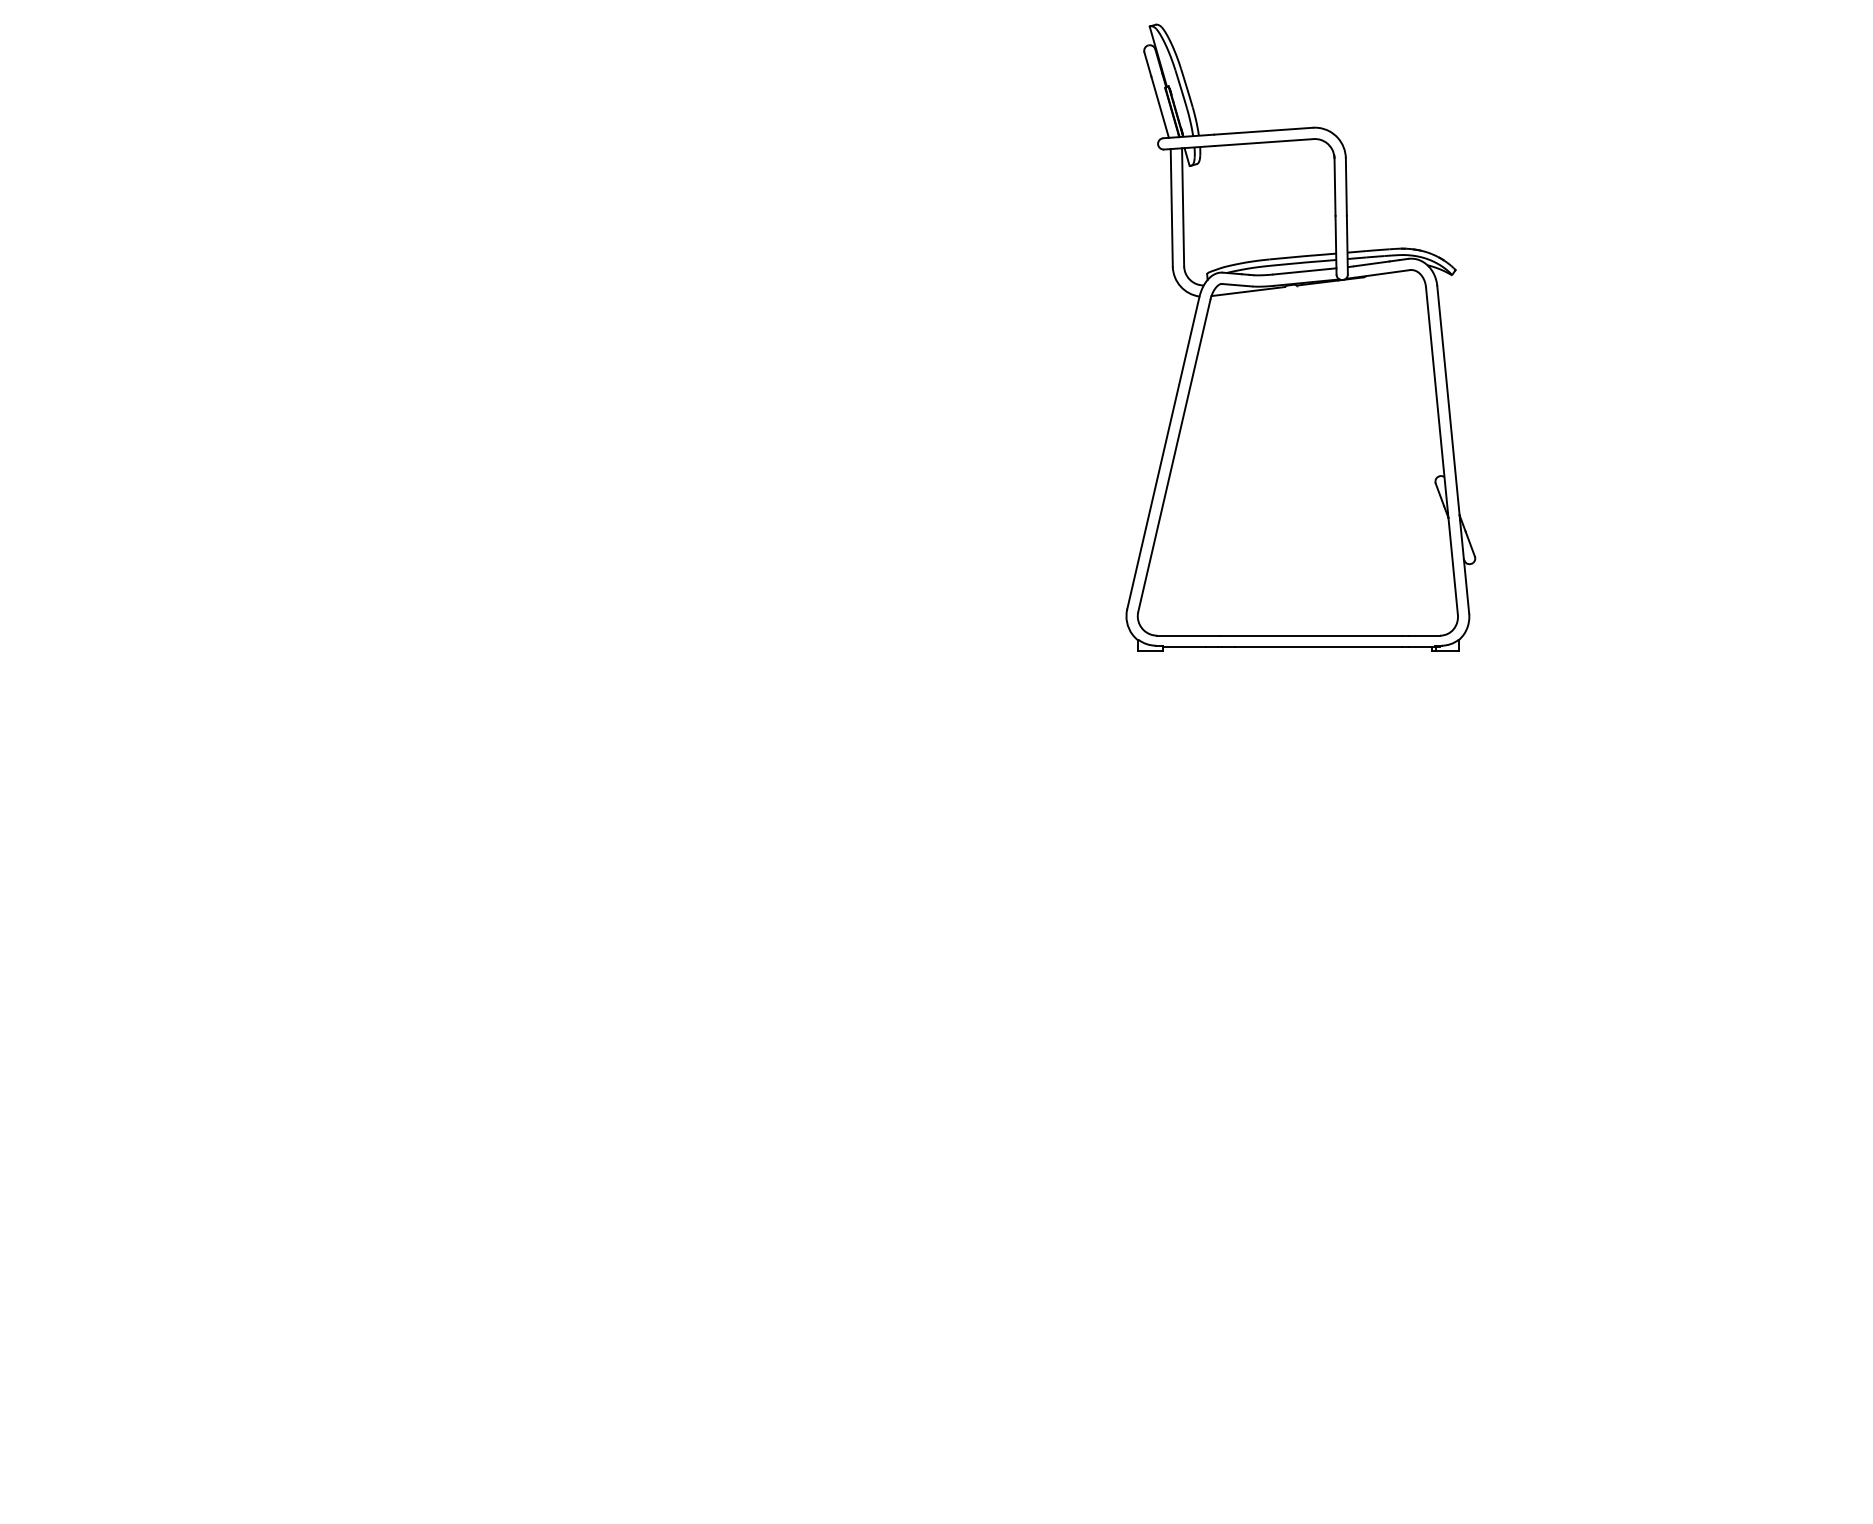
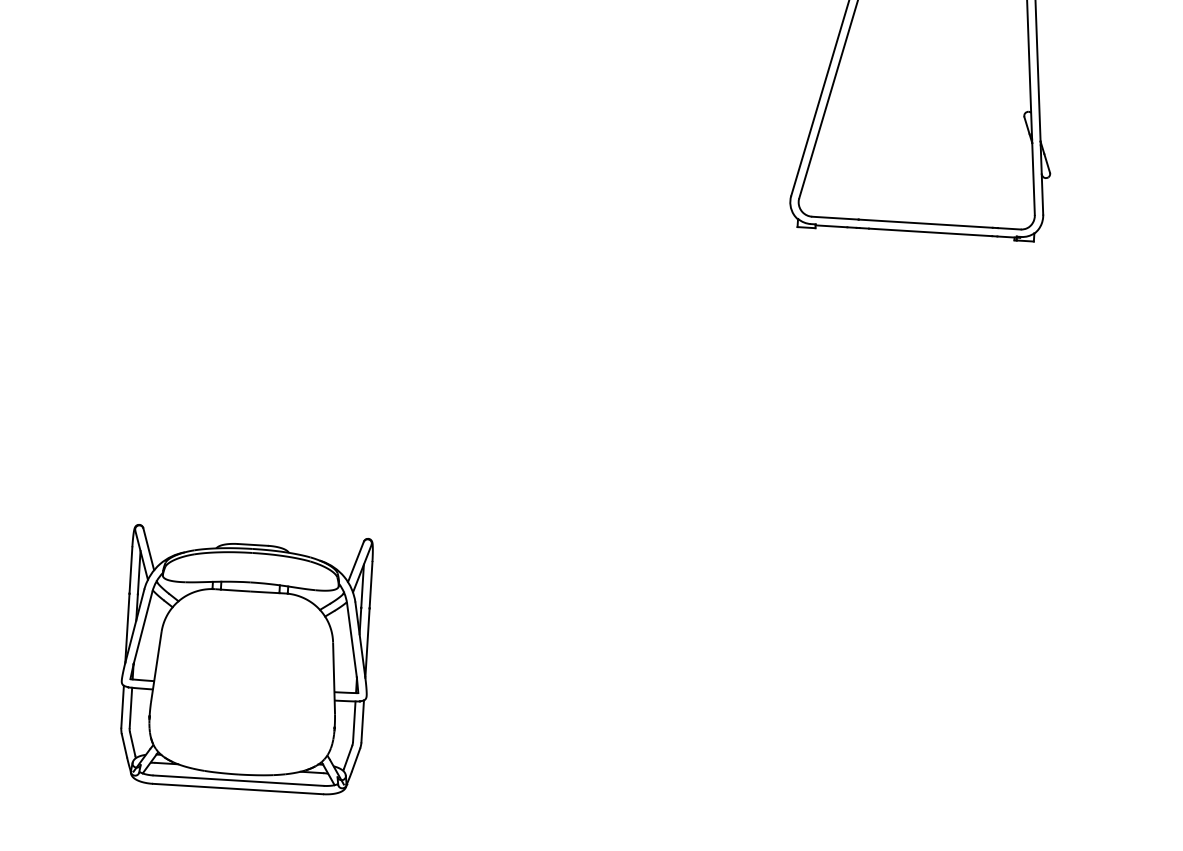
part: (428, 1281) -> (245, 660), added

